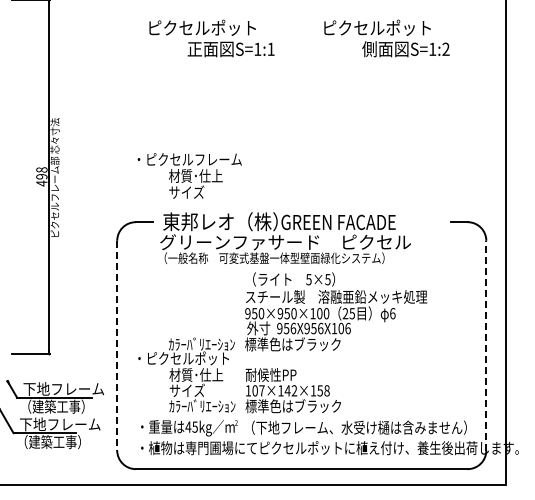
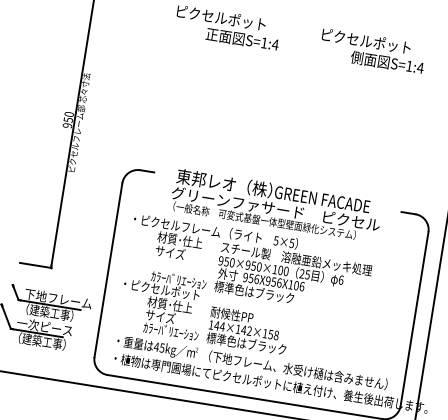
text: (271, 48) -> (275, 44), S=1:1 -> S=1:4
text: (445, 48) -> (420, 67), S=1:2 -> S=1:4
text: (189, 175) -> (174, 238), moved
text: (41, 176) -> (68, 119), 498 -> 950
text: (285, 237) -> (276, 205), moved
line: (117, 345) -> (108, 270), dashed -> solid
line: (486, 345) -> (414, 319), dashed -> solid
text: (258, 390) -> (219, 326), 107×142×158 -> 144×142×158
text: (59, 424) -> (50, 327), 下地フレーム -> 一次ピース

